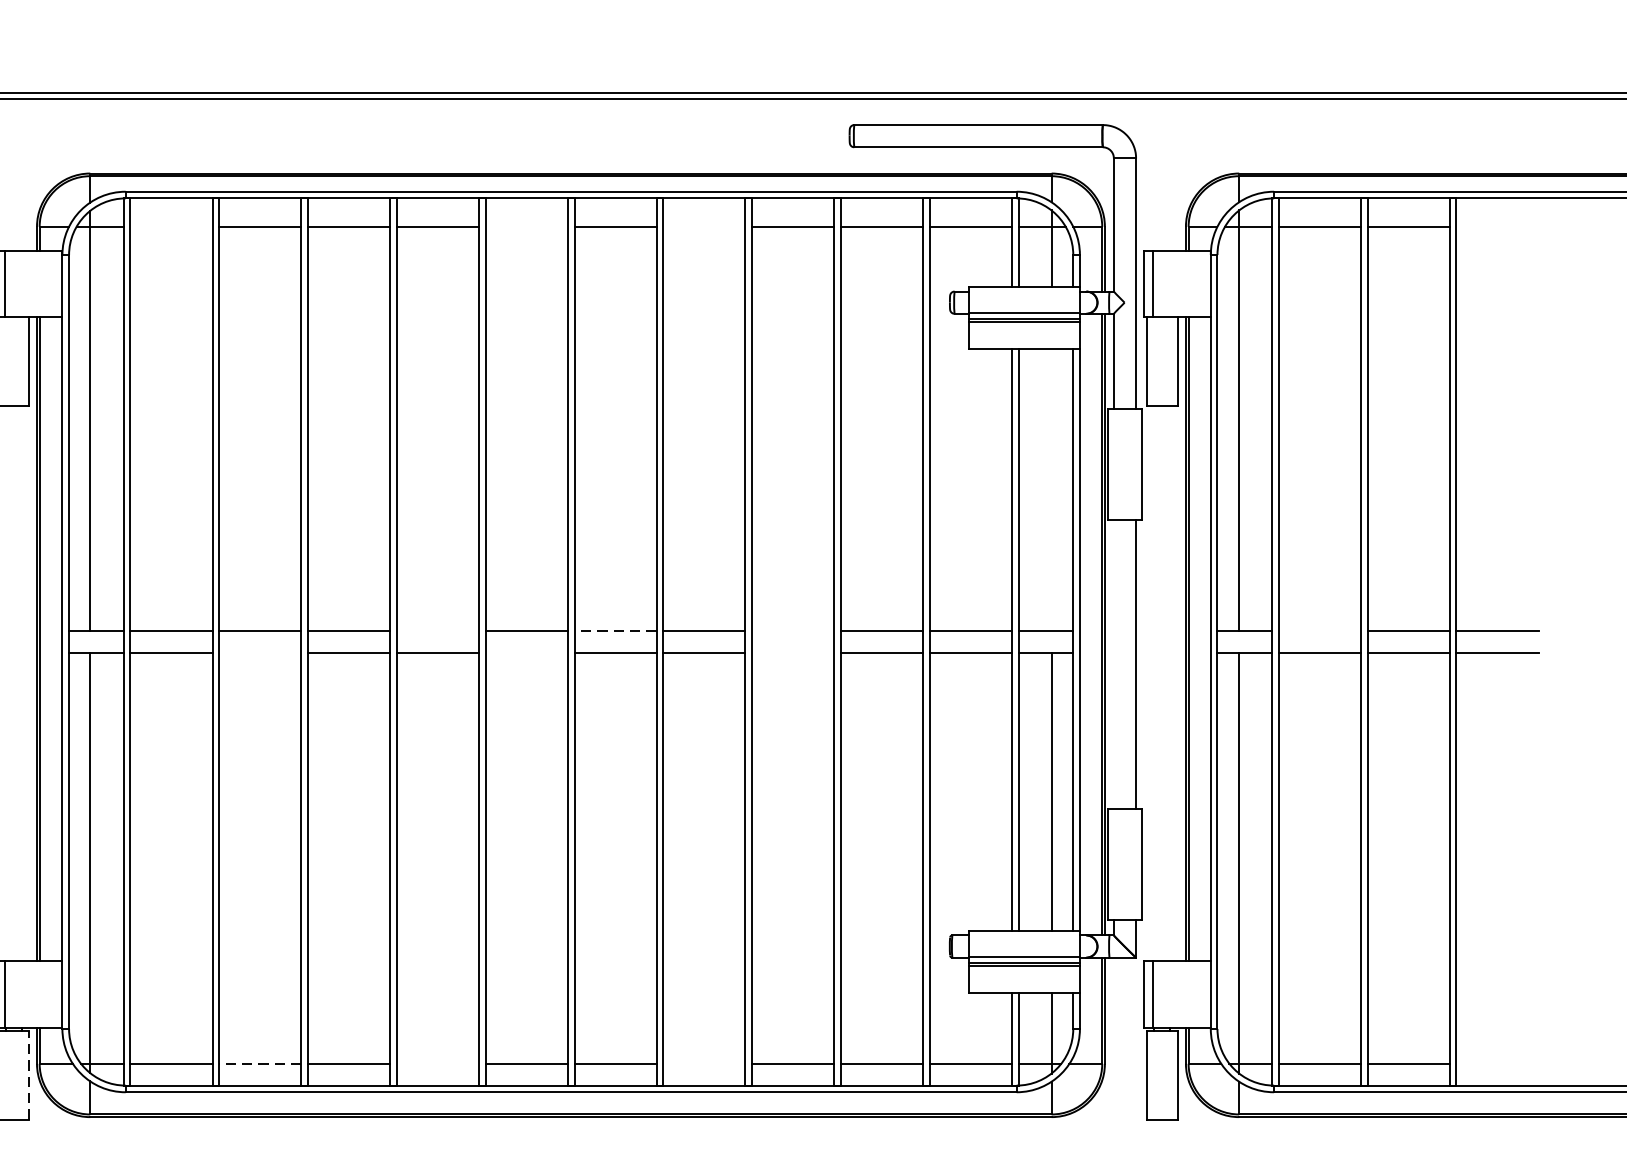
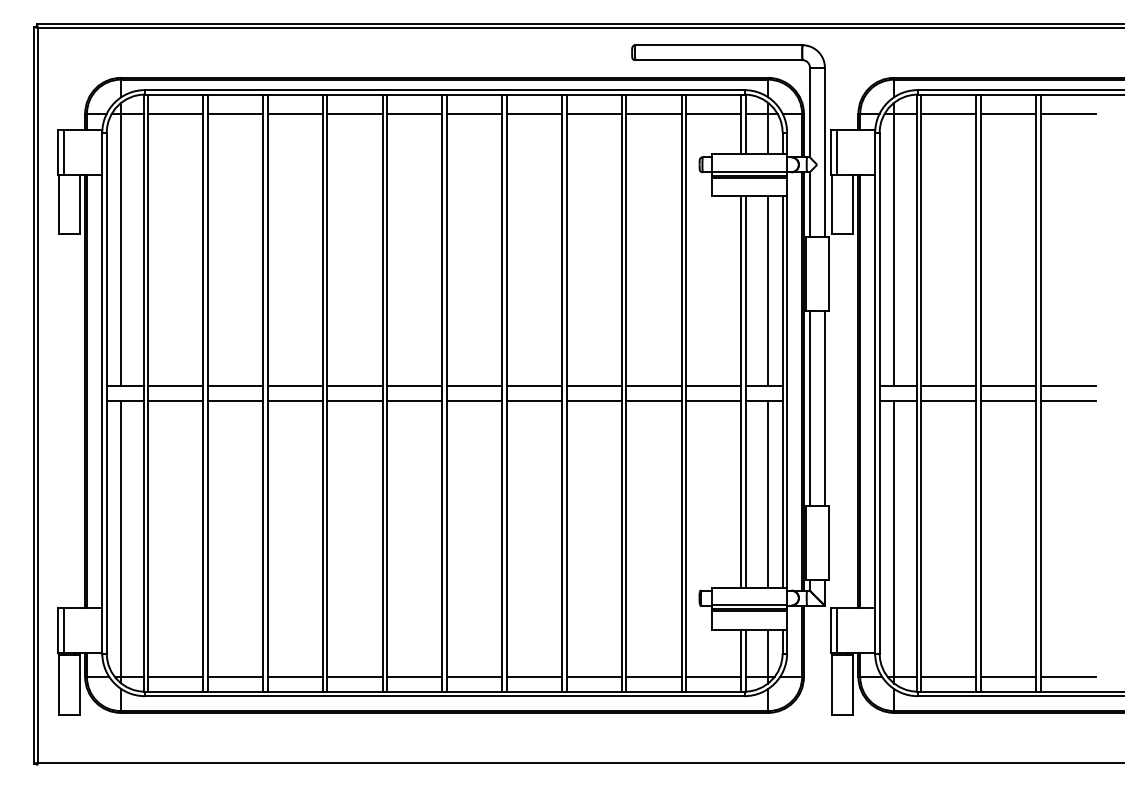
line: (171, 226) -> (175, 113), added
line: (526, 226) -> (414, 113), added
line: (704, 226) -> (534, 113), added
line: (1496, 226) -> (1067, 113), added
line: (1052, 489) -> (768, 290), added
line: (437, 630) -> (354, 385), added
line: (615, 630) -> (474, 385), dashed -> solid
line: (792, 630) -> (593, 385), added
line: (1319, 630) -> (948, 385), added
line: (260, 652) -> (235, 400), added
line: (526, 652) -> (414, 400), added
line: (792, 652) -> (593, 400), added
line: (1113, 664) -> (809, 408), added
line: (260, 1064) -> (235, 677), dashed -> solid
line: (437, 1064) -> (354, 677), added
line: (704, 1064) -> (534, 677), added
line: (1496, 1064) -> (1067, 677), added
line: (29, 1074) -> (80, 684), dashed -> solid

